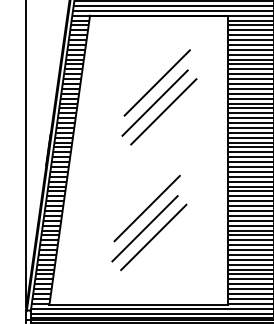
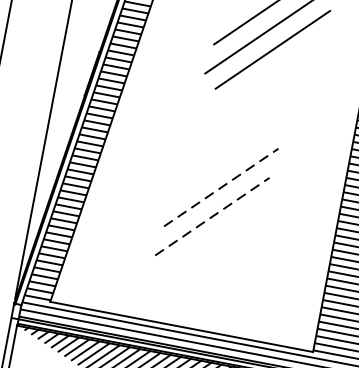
line: (147, 208) -> (221, 187), solid -> dashed
line: (145, 228) -> (213, 216), solid -> dashed
line: (153, 237) -> (222, 231), removed

